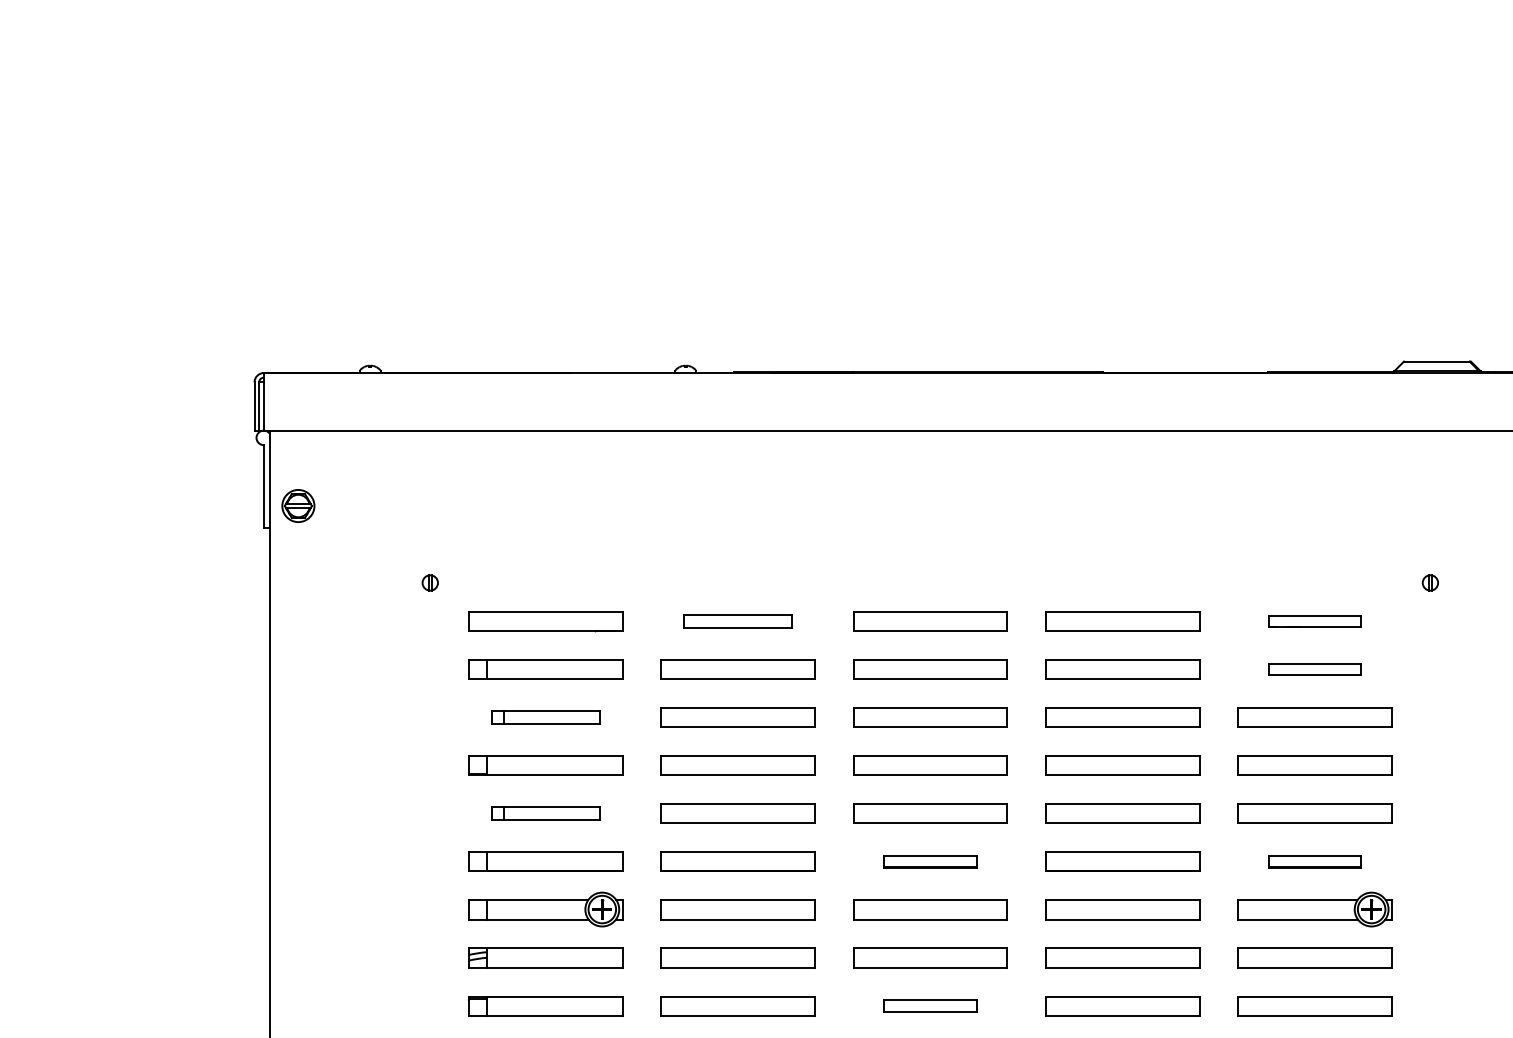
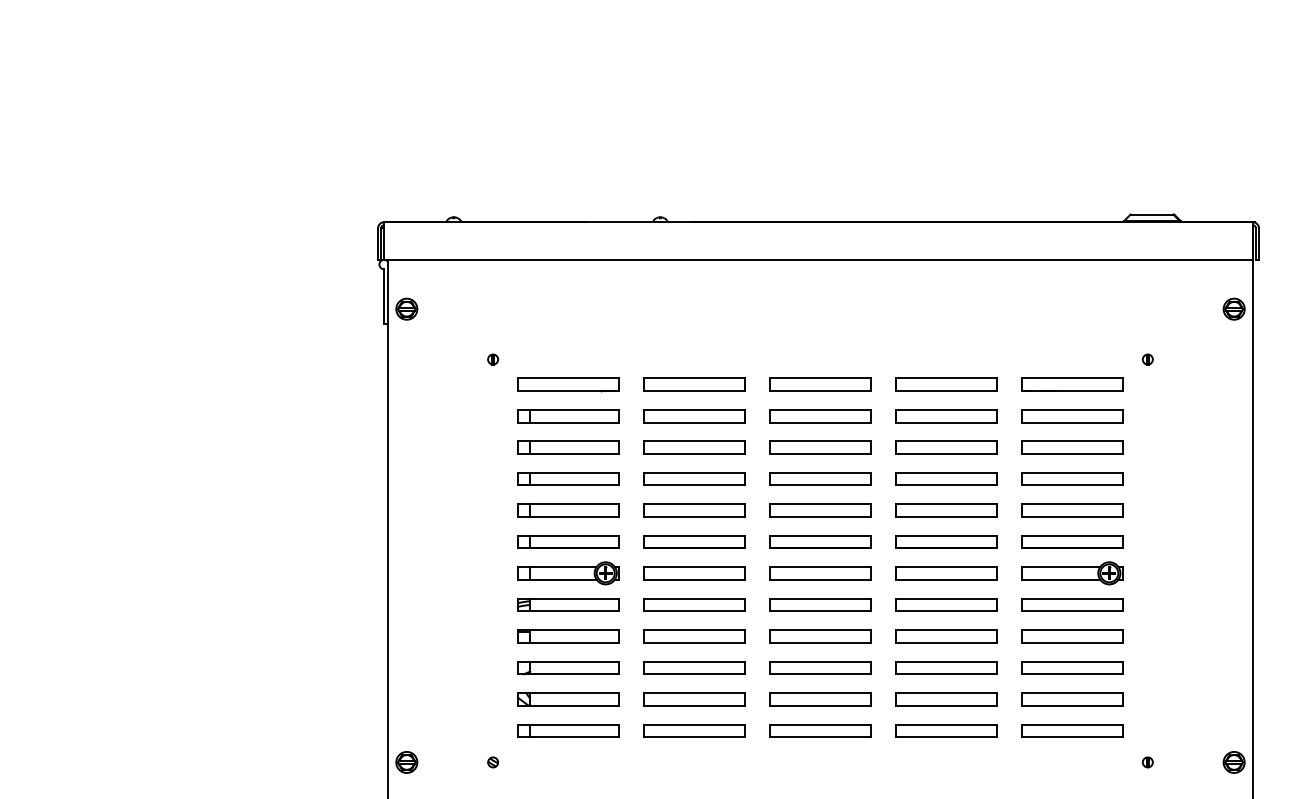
part: (737, 621) -> (694, 384), size x1.43
part: (1315, 621) -> (1072, 384), size x1.67
part: (1315, 669) -> (1072, 416), size x1.67
part: (545, 717) -> (568, 447), size x1.43
part: (545, 813) -> (568, 510), size x1.43
part: (930, 860) -> (820, 541), size x1.67
part: (1315, 860) -> (1072, 541), size x1.67
part: (930, 1006) -> (820, 636), size x1.67

